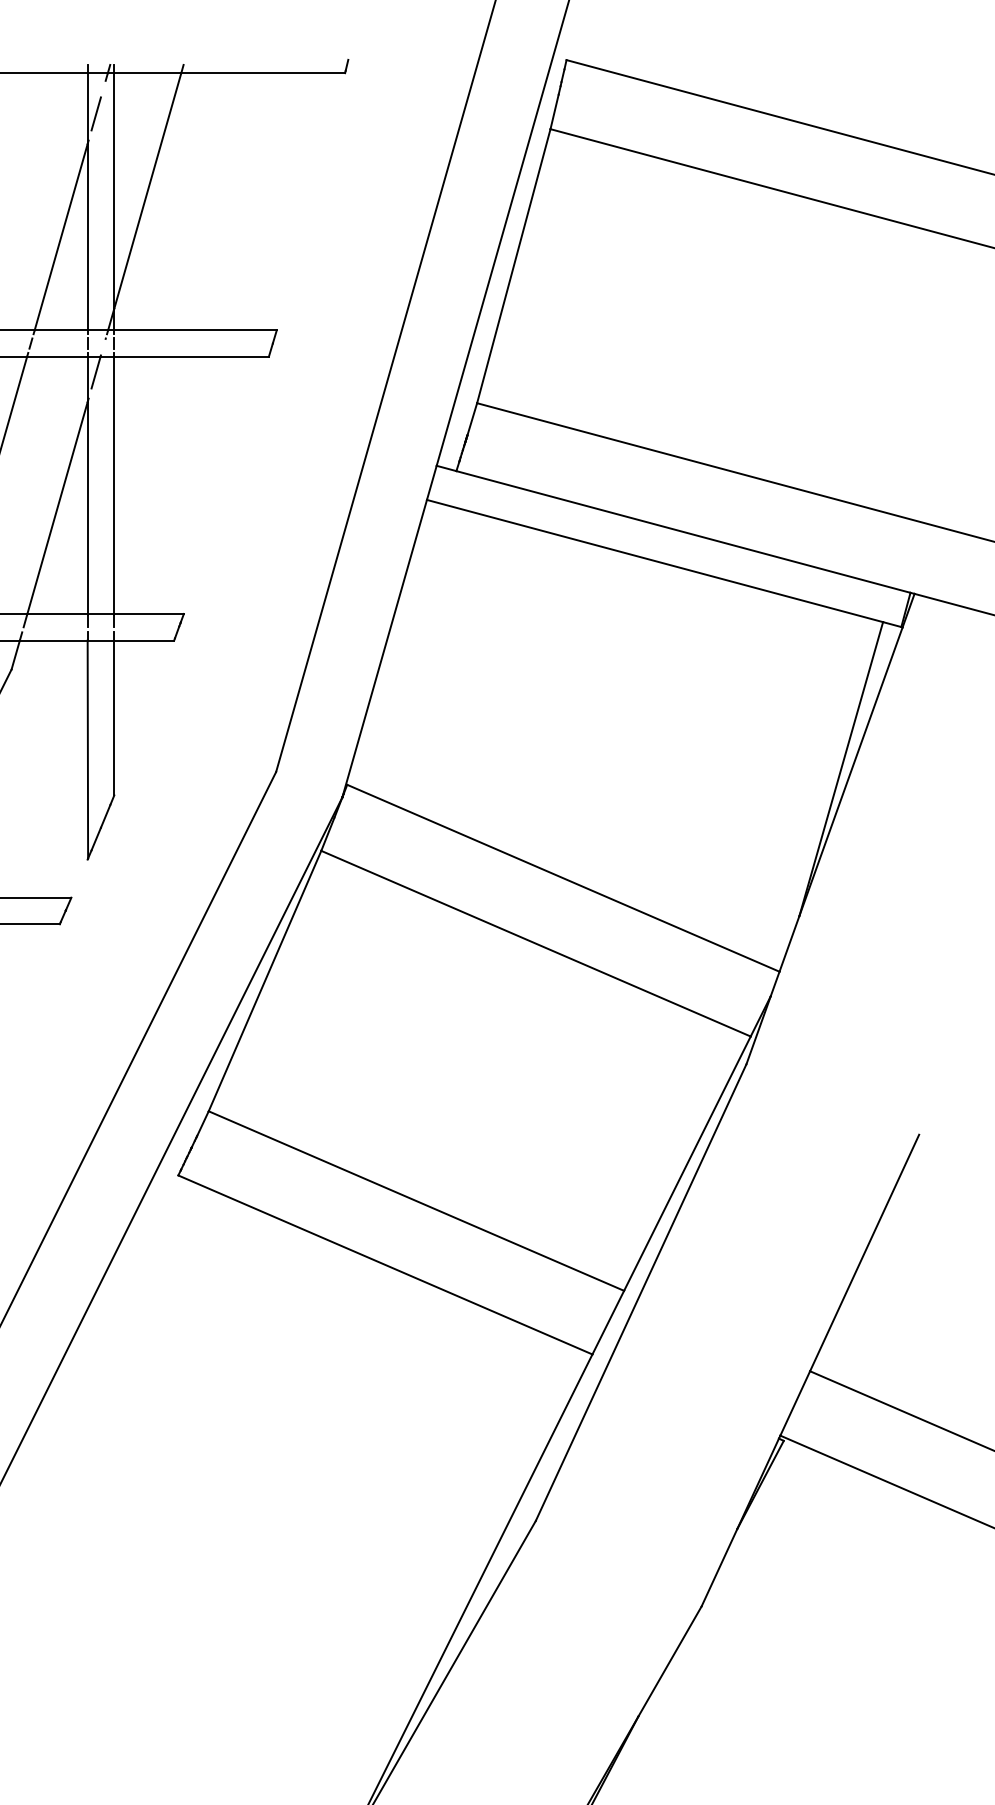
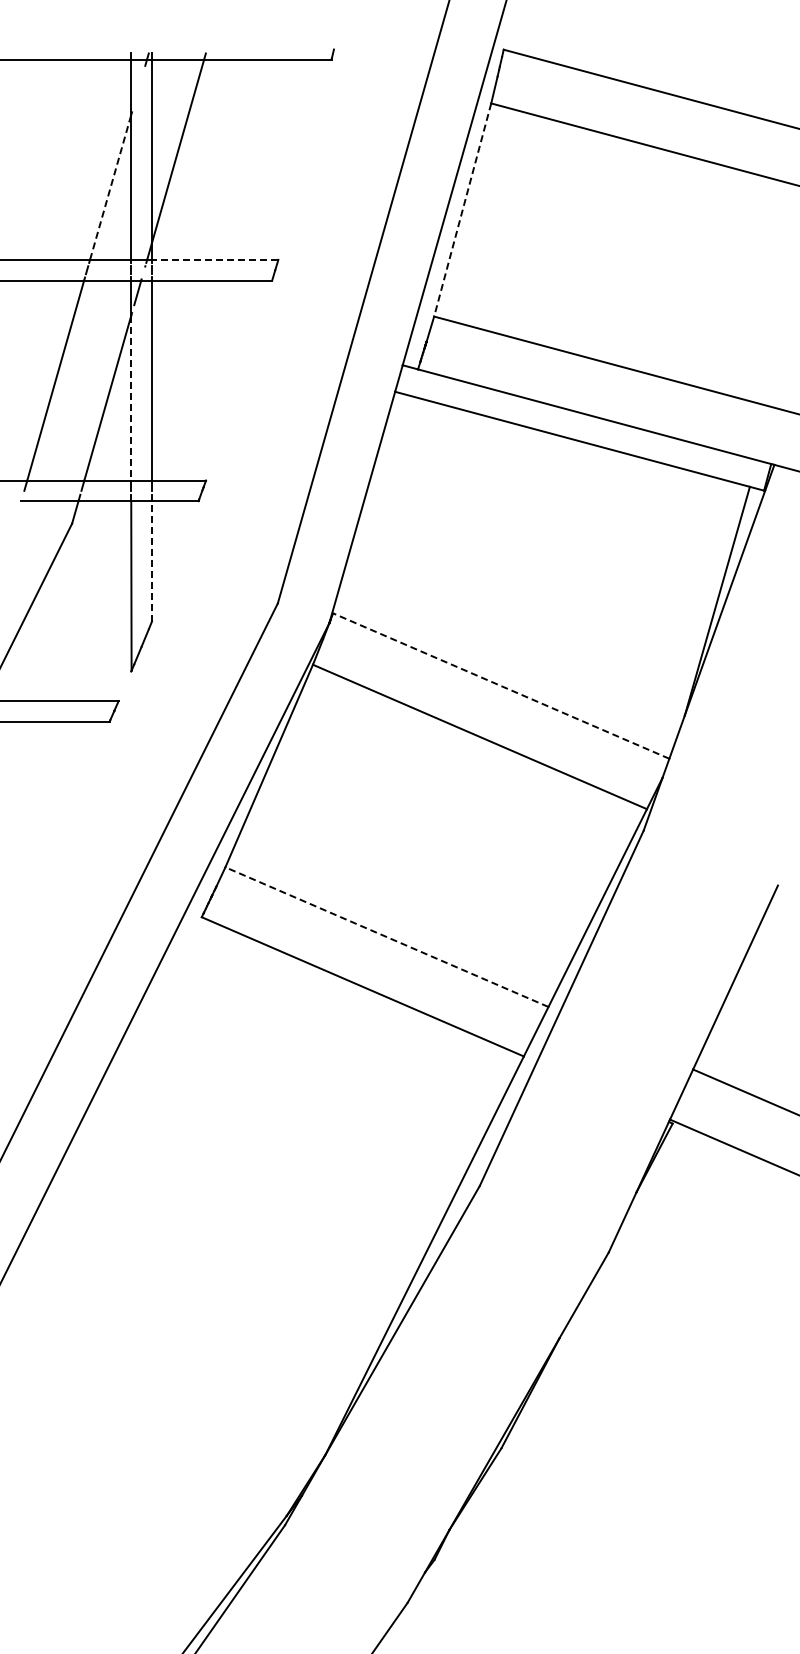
line: (95, 113) -> (137, 91), removed
line: (60, 235) -> (110, 186), solid -> dashed
line: (513, 266) -> (462, 210), solid -> dashed
line: (194, 329) -> (214, 259), solid -> dashed
line: (87, 508) -> (131, 398), solid -> dashed
line: (113, 716) -> (151, 560), solid -> dashed
line: (562, 877) -> (500, 685), solid -> dashed
line: (415, 1201) -> (386, 937), solid -> dashed

